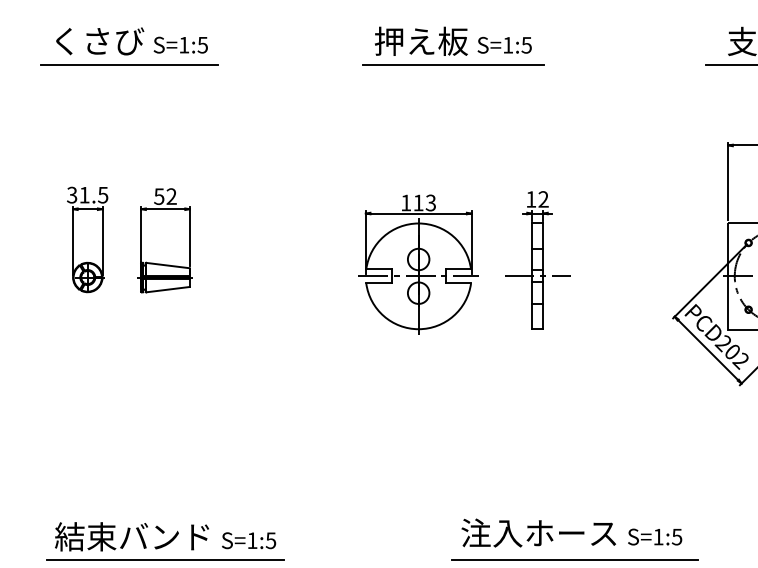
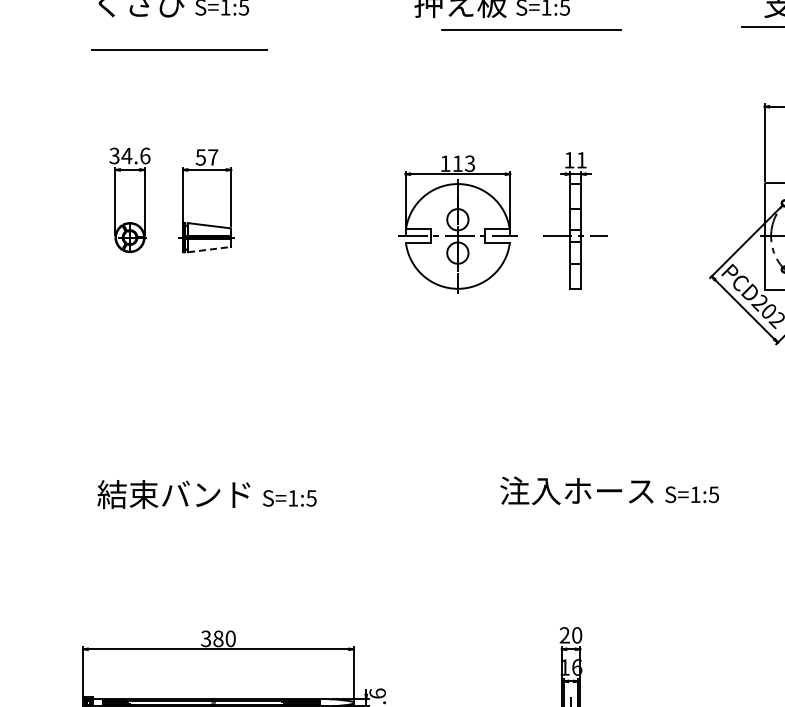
line: (129, 64) -> (179, 49), moved
line: (453, 64) -> (531, 29), moved
text: (93, 194) -> (135, 155), 31.5 -> 34.6
text: (172, 196) -> (213, 157), 52 -> 57
text: (543, 199) -> (581, 160), 12 -> 11
line: (167, 289) -> (209, 249), solid -> dashed
line: (165, 559) -> (207, 517), removed
line: (574, 559) -> (612, 517), removed

